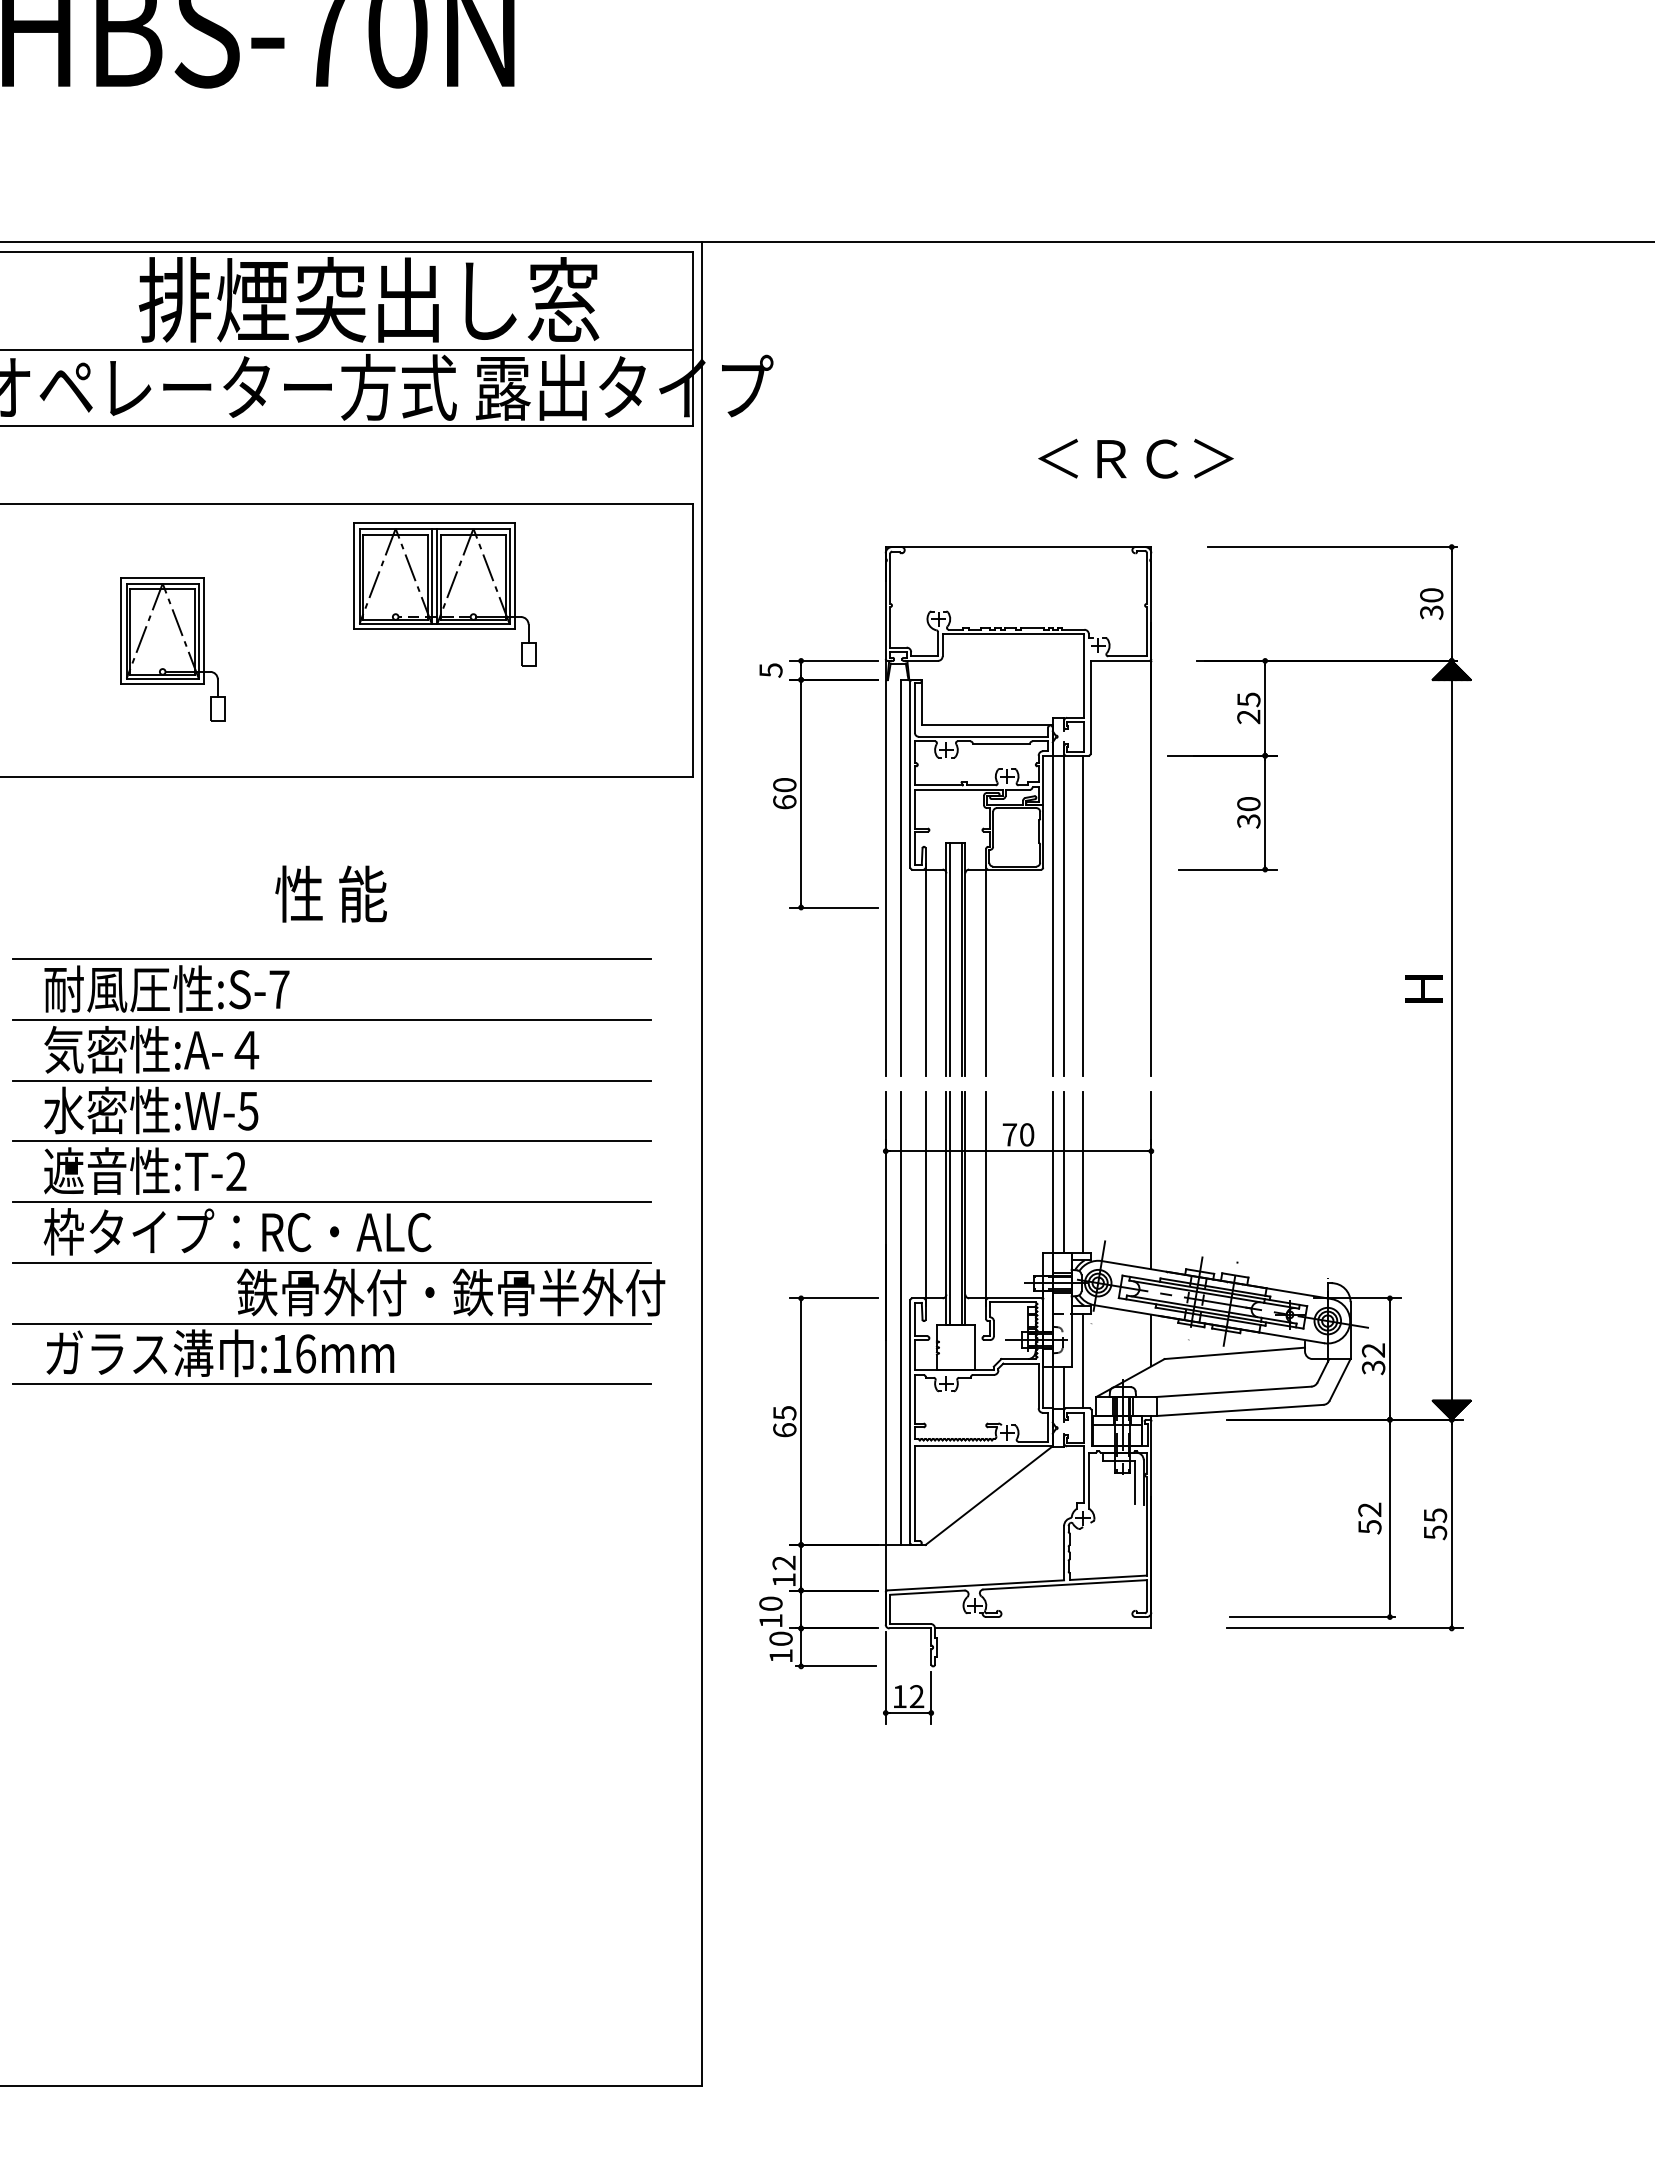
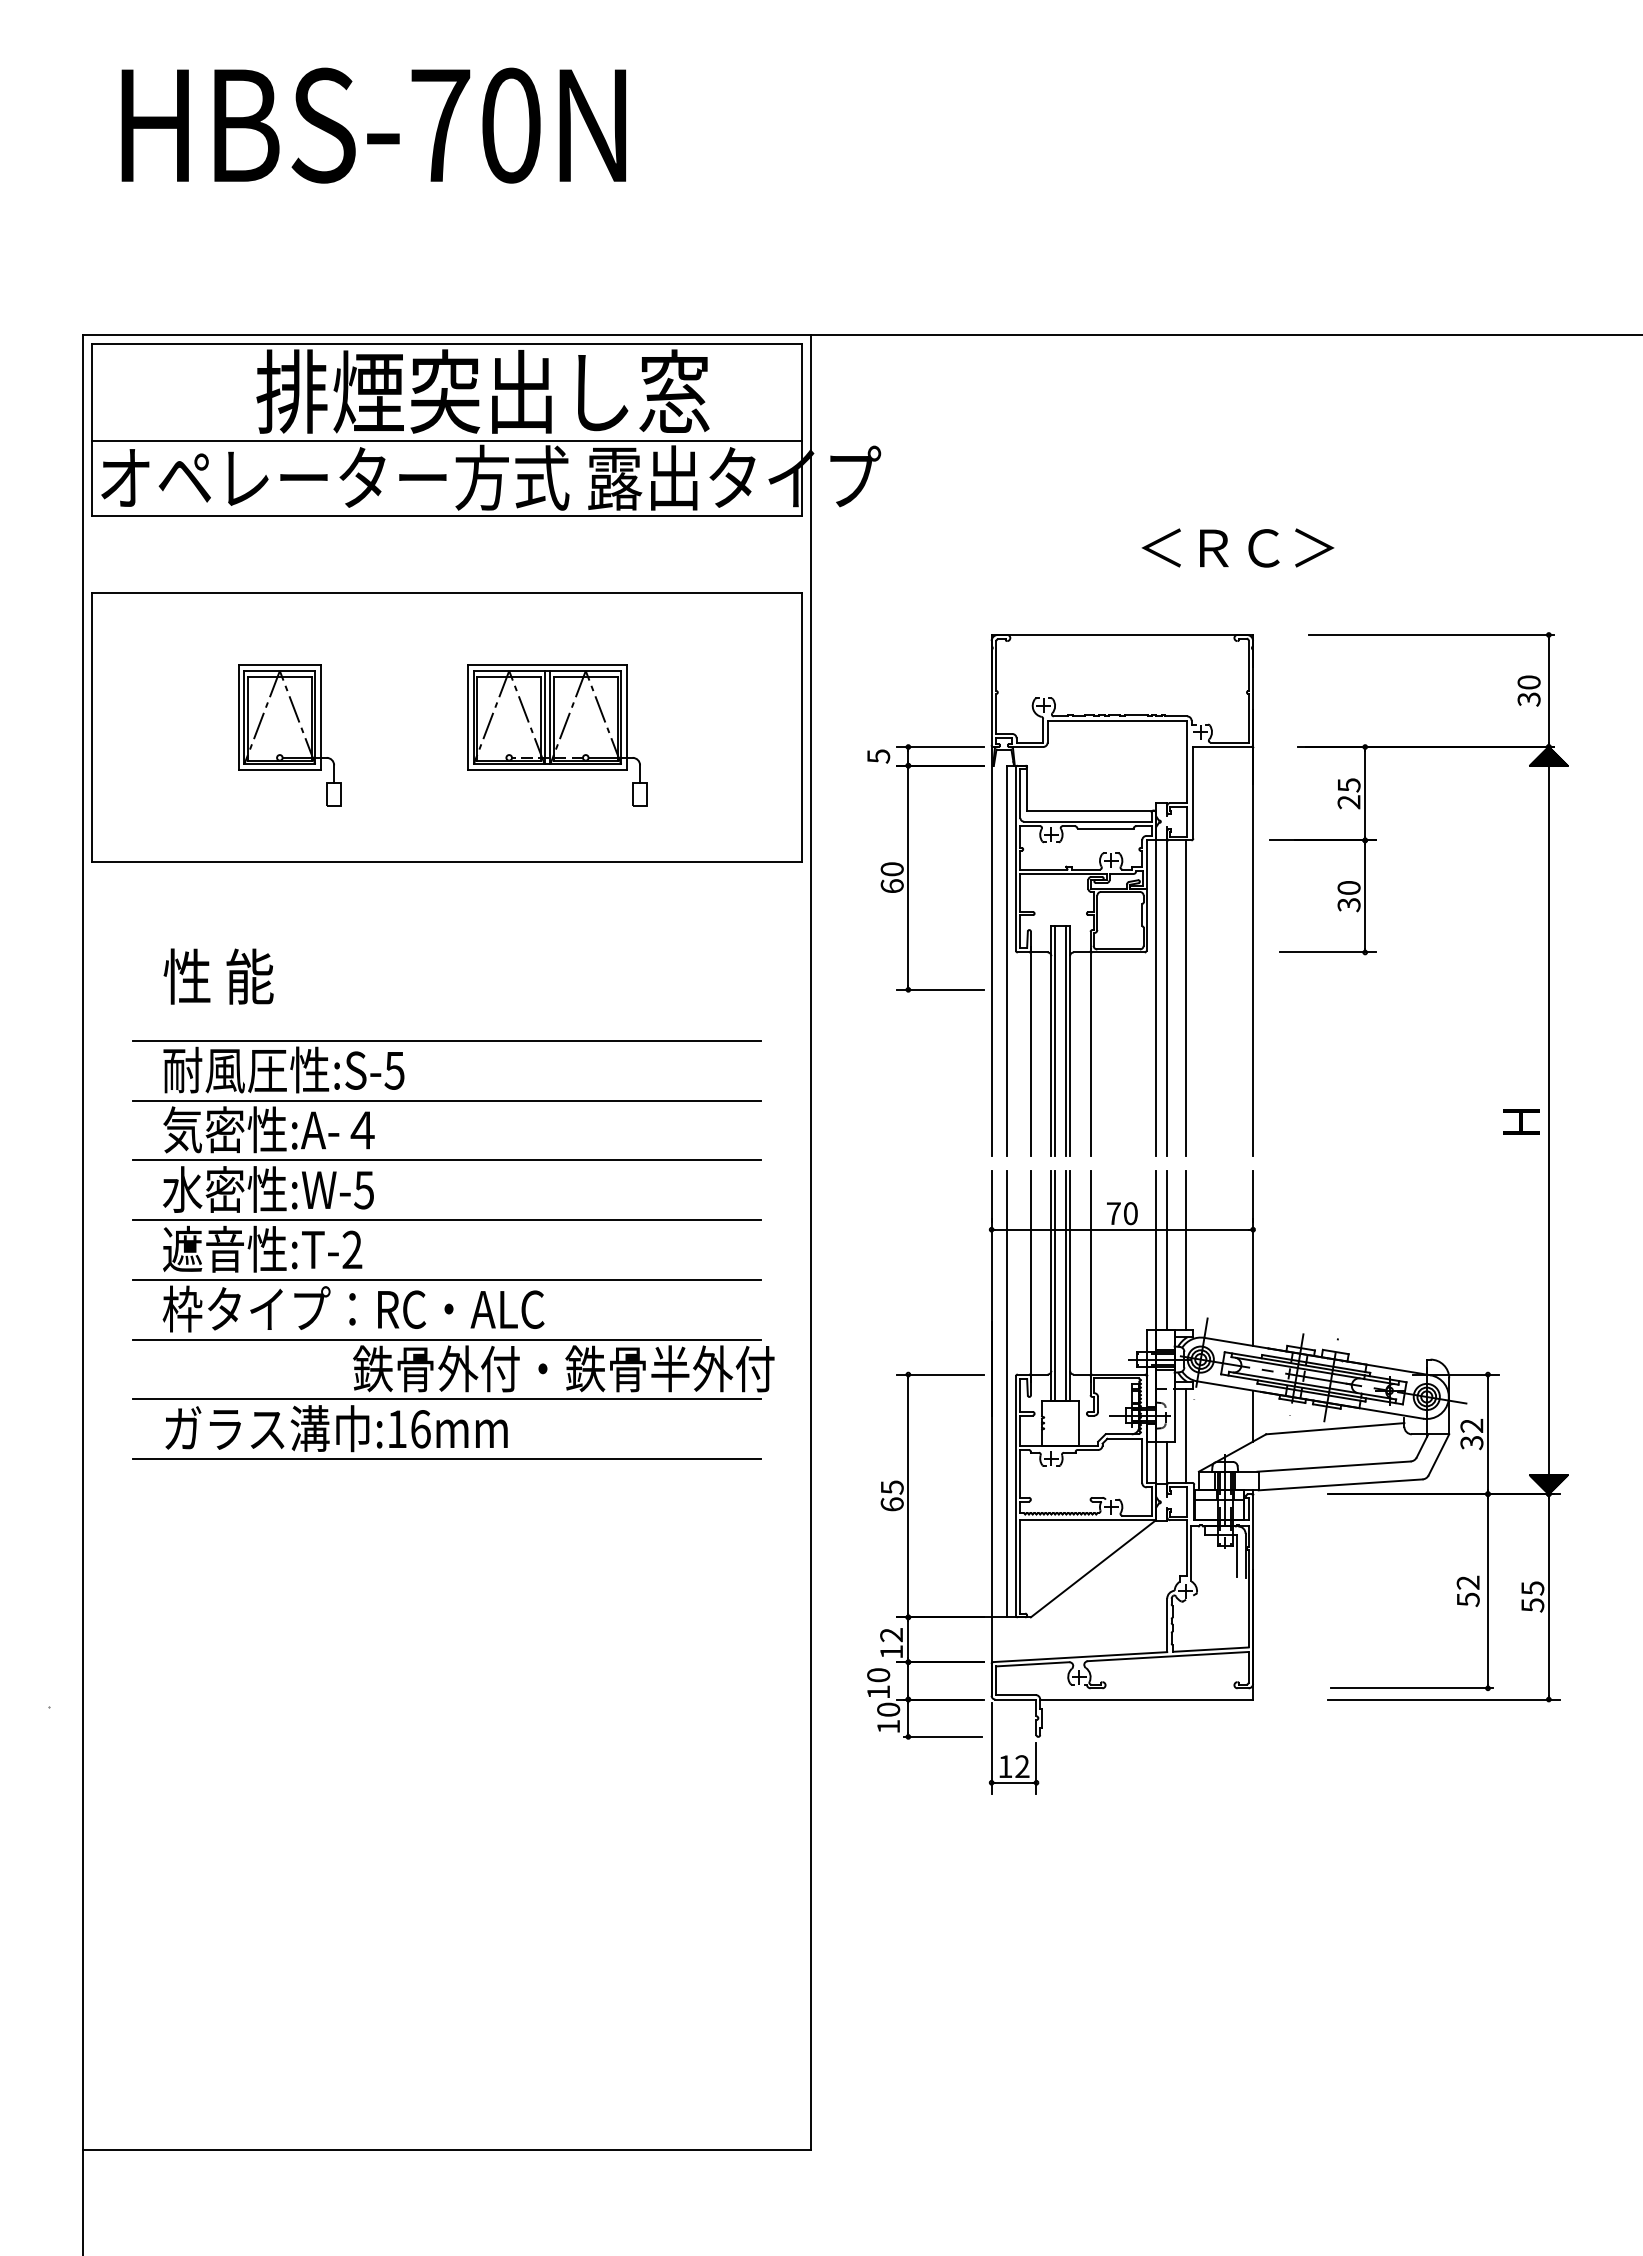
part: (444, 594) -> (557, 735), moved
text: (330, 893) -> (218, 976), moved
text: (1423, 988) -> (1521, 1121), moved
text: (279, 989) -> (394, 1070), :S-7 -> :S-5

